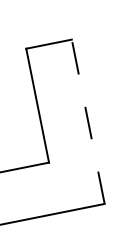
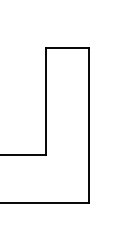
line: (87, 121) -> (88, 125), dashed -> solid

